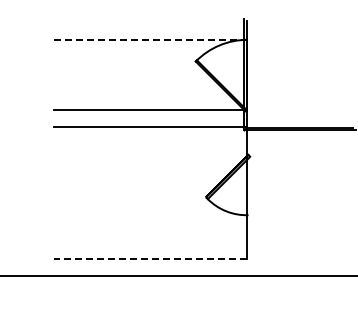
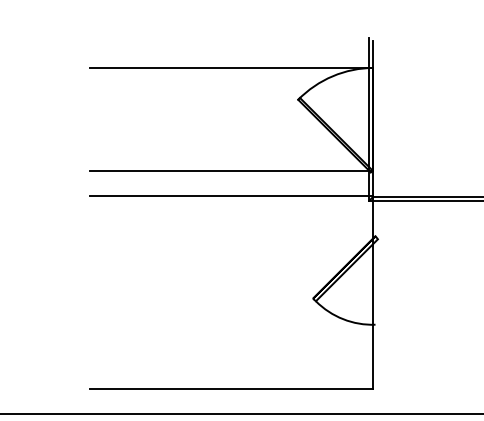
line: (150, 39) -> (231, 67), dashed -> solid
line: (149, 258) -> (230, 388), dashed -> solid

